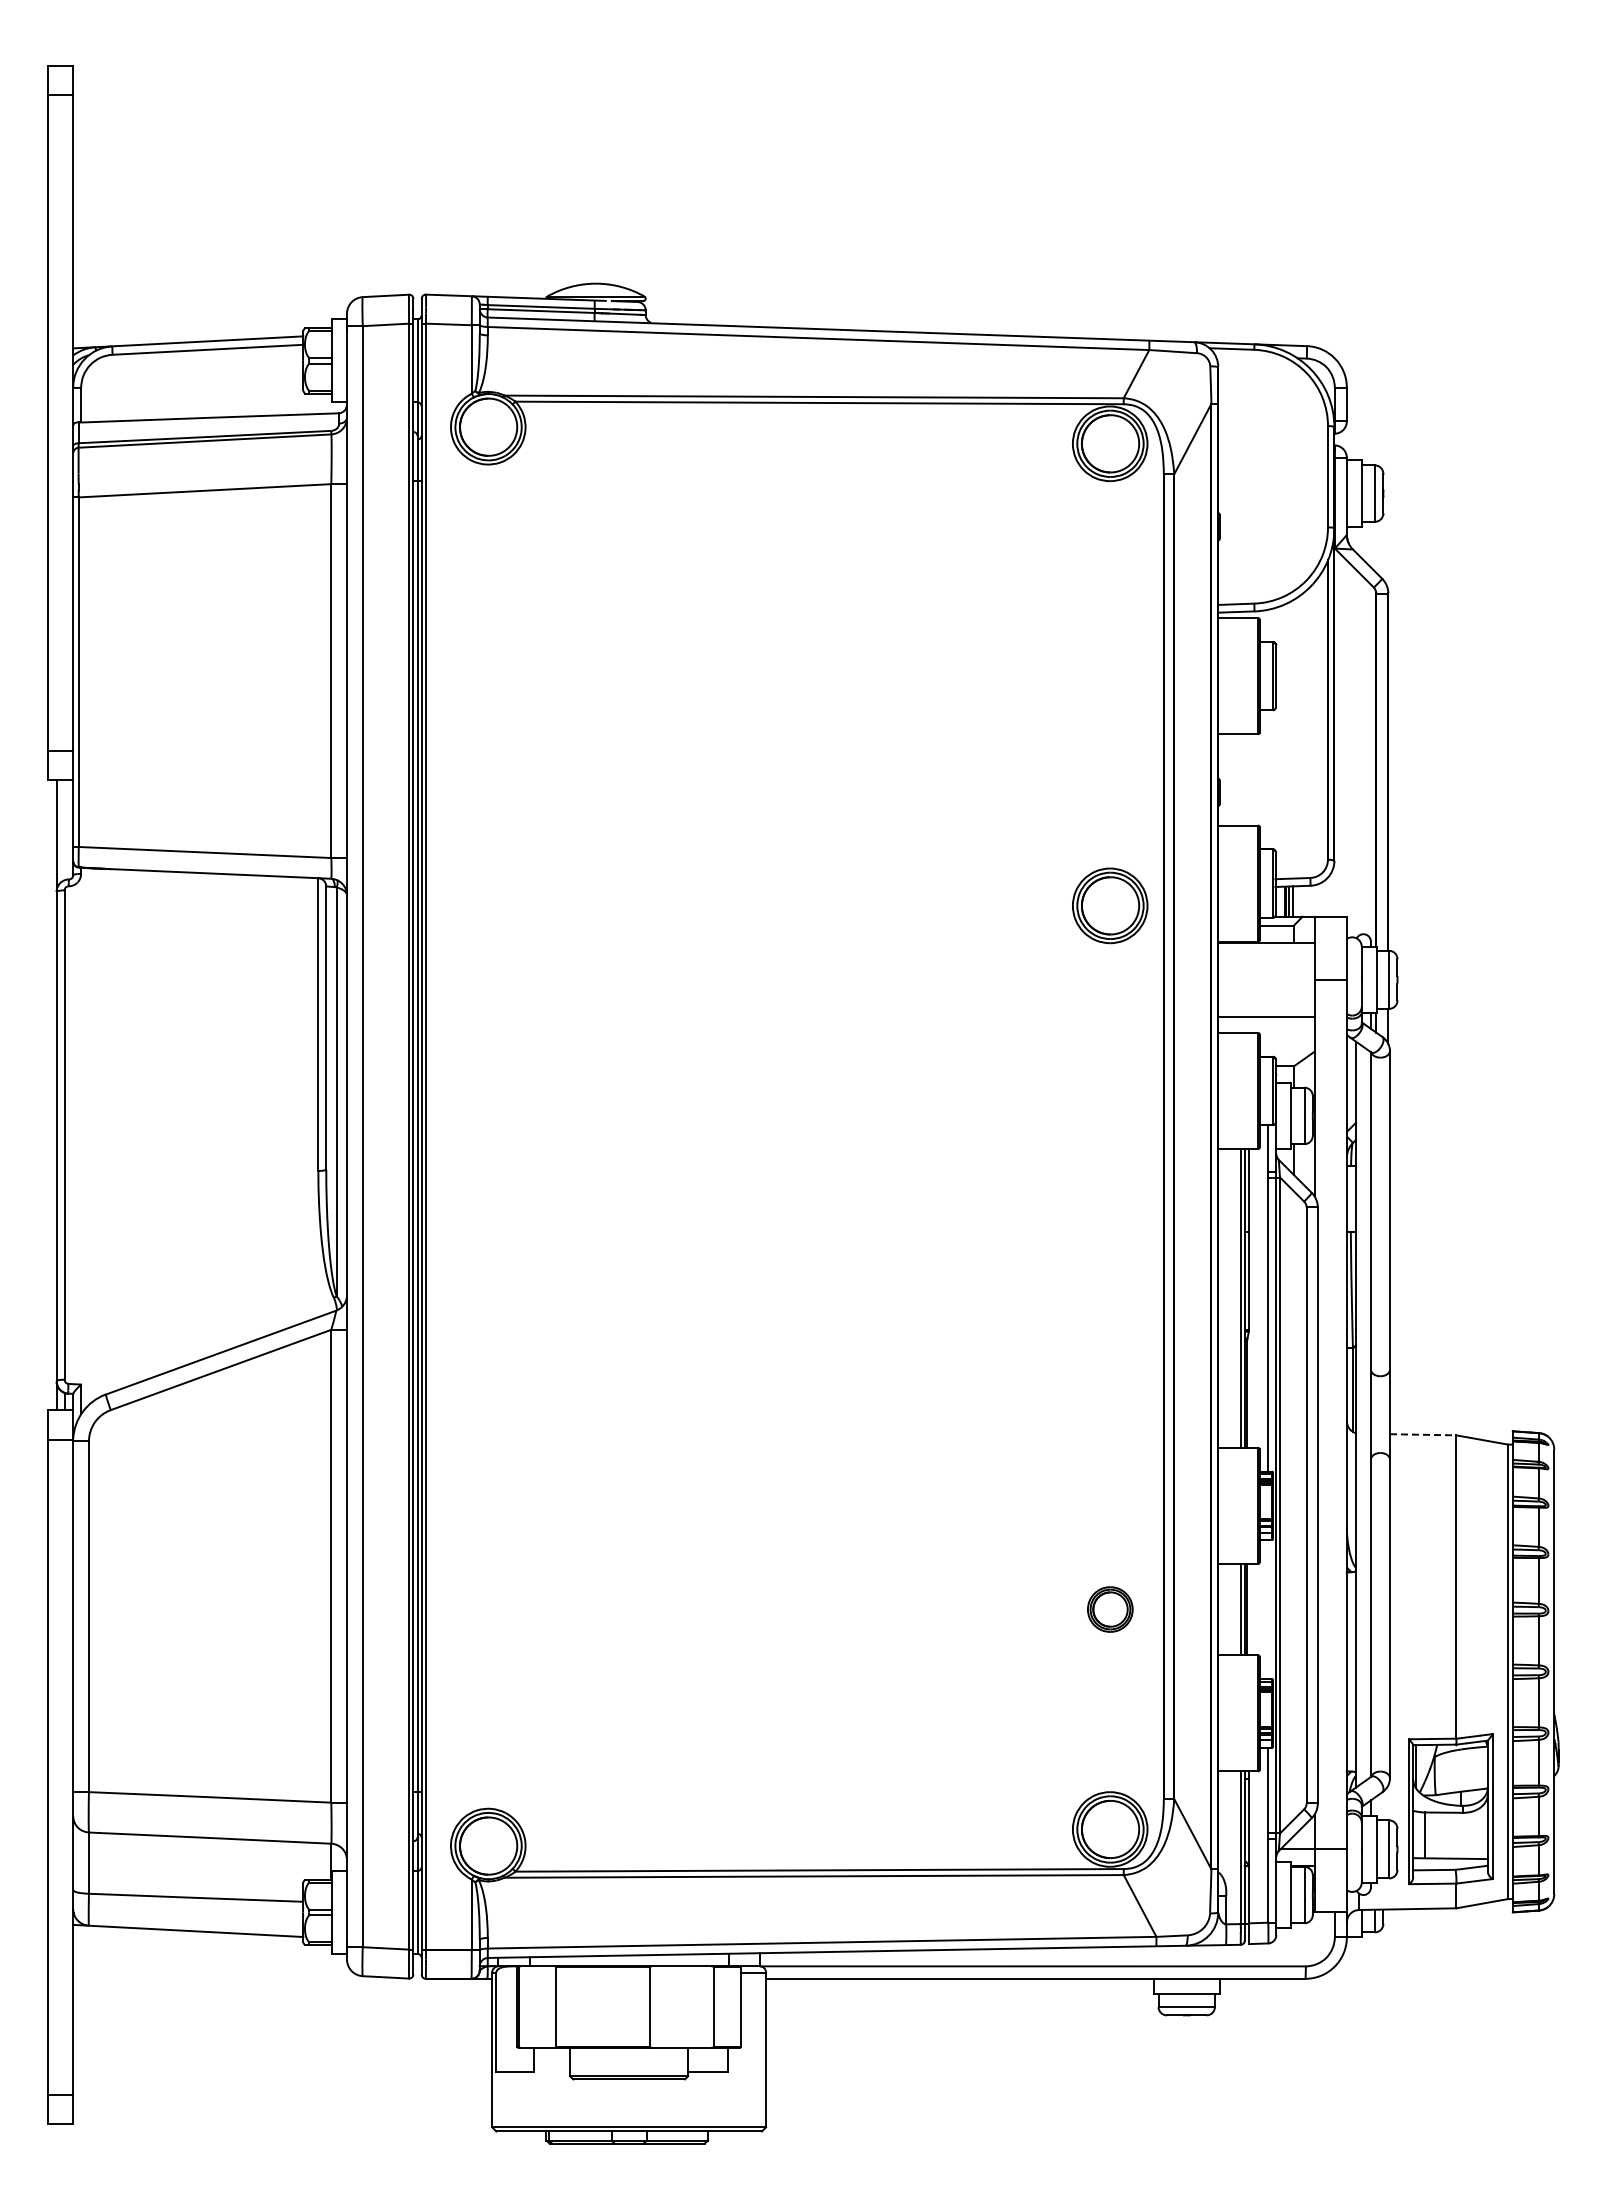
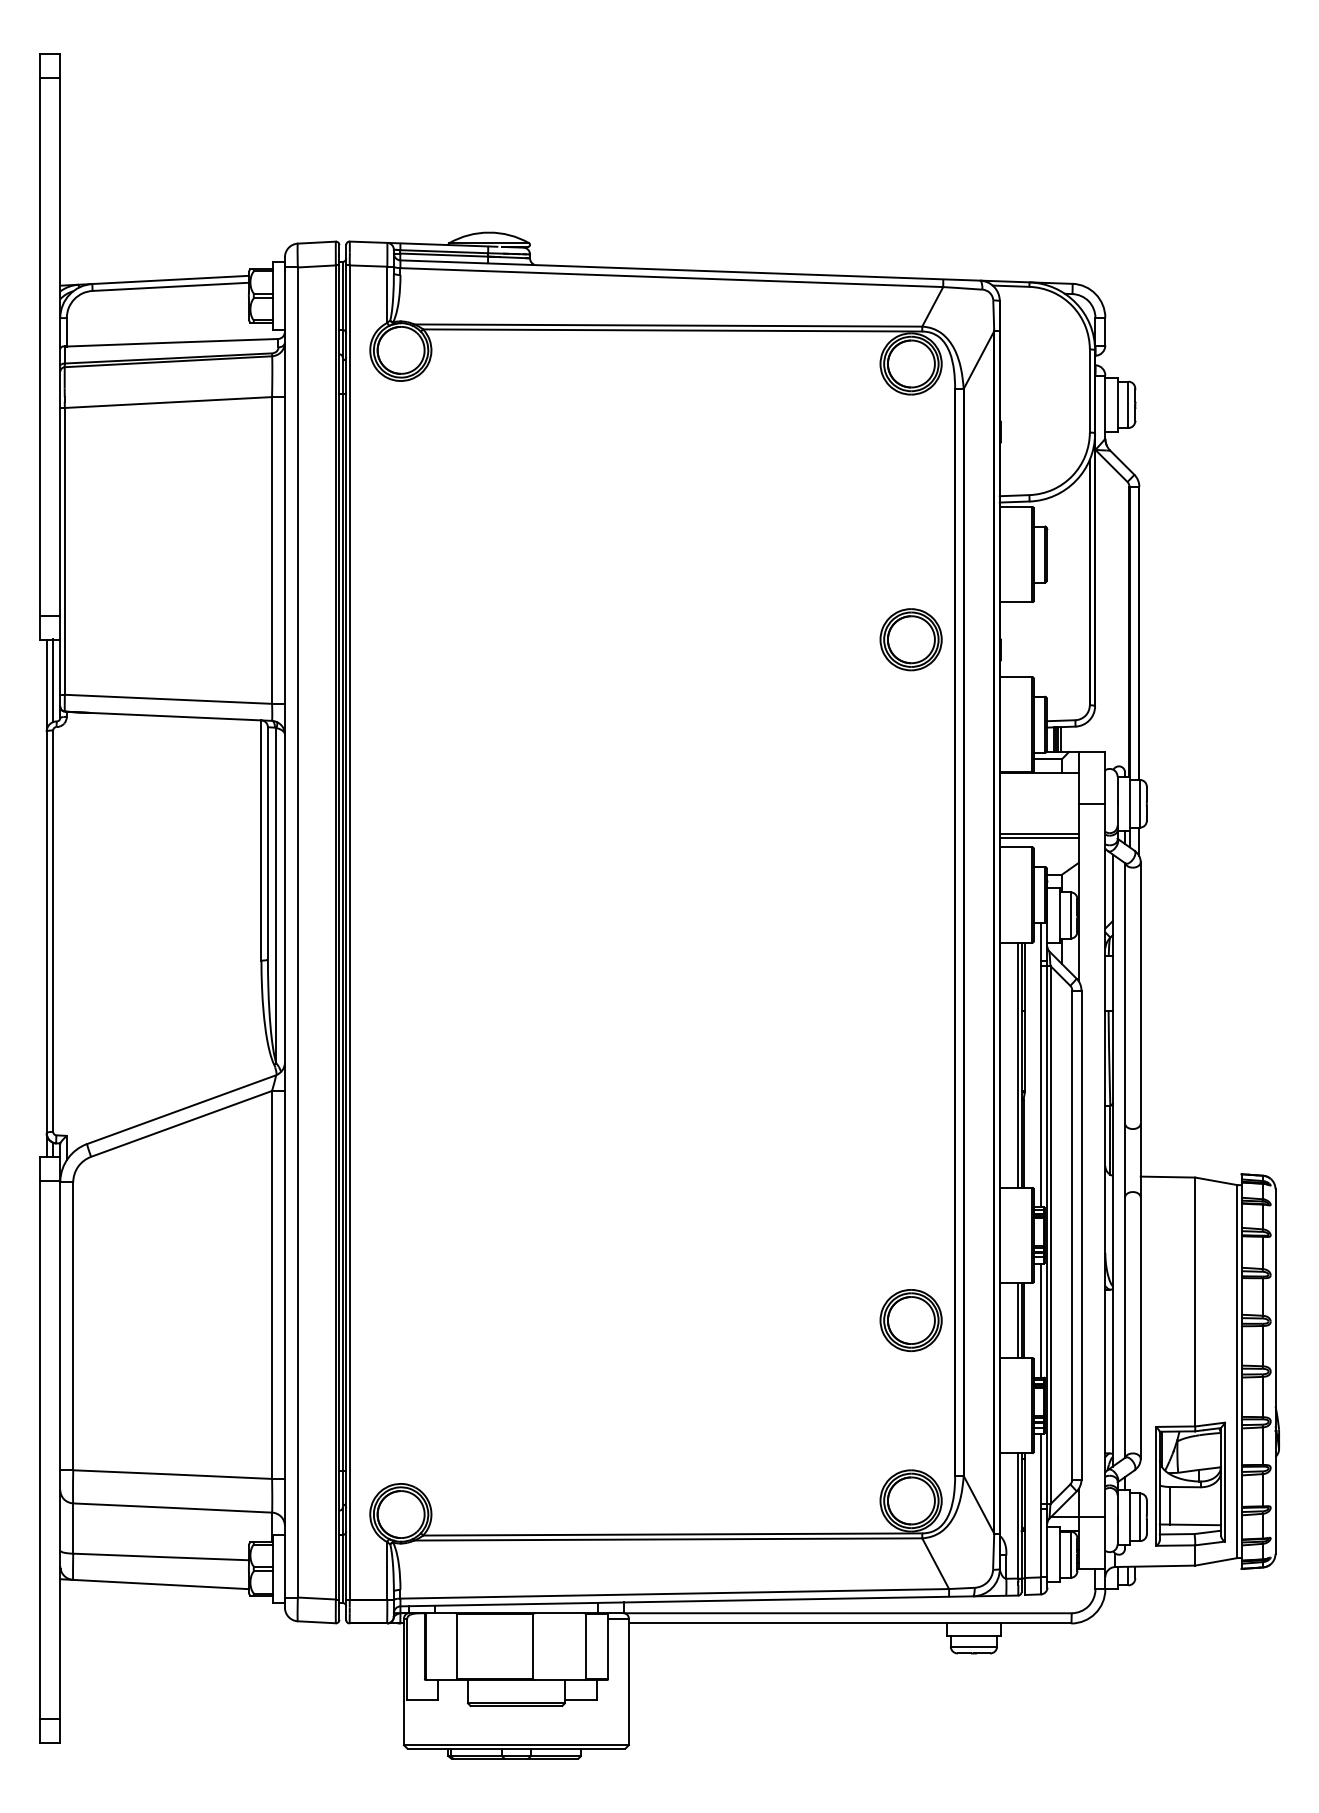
line: (64, 829) -> (53, 680), added
part: (1110, 905) -> (911, 639), moved
line: (1266, 1021) -> (1039, 837), added
line: (1423, 1434) -> (1168, 1176), dashed -> solid
part: (1110, 1609) -> (911, 1320), size x1.67
line: (1268, 1609) -> (1041, 1320), added

